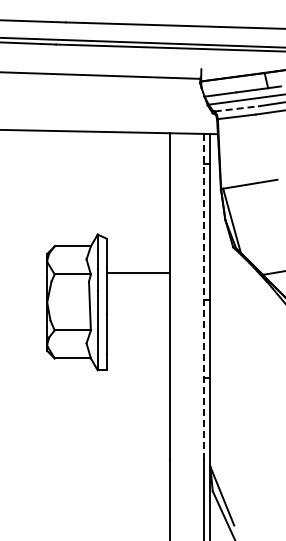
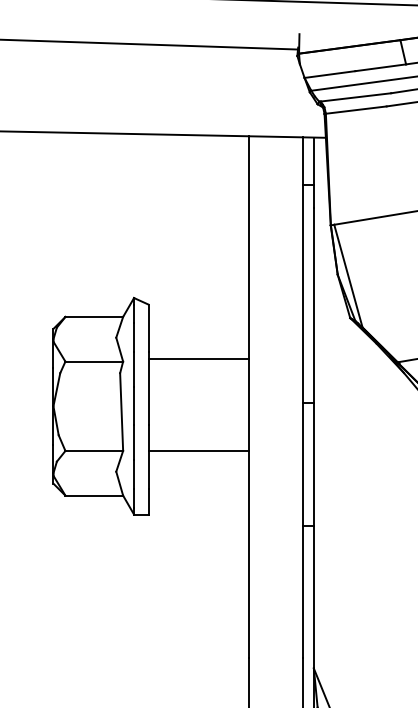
line: (237, 108) -> (357, 96), dashed -> solid
line: (203, 297) -> (302, 398), dashed -> solid
line: (137, 330) -> (197, 451), added

